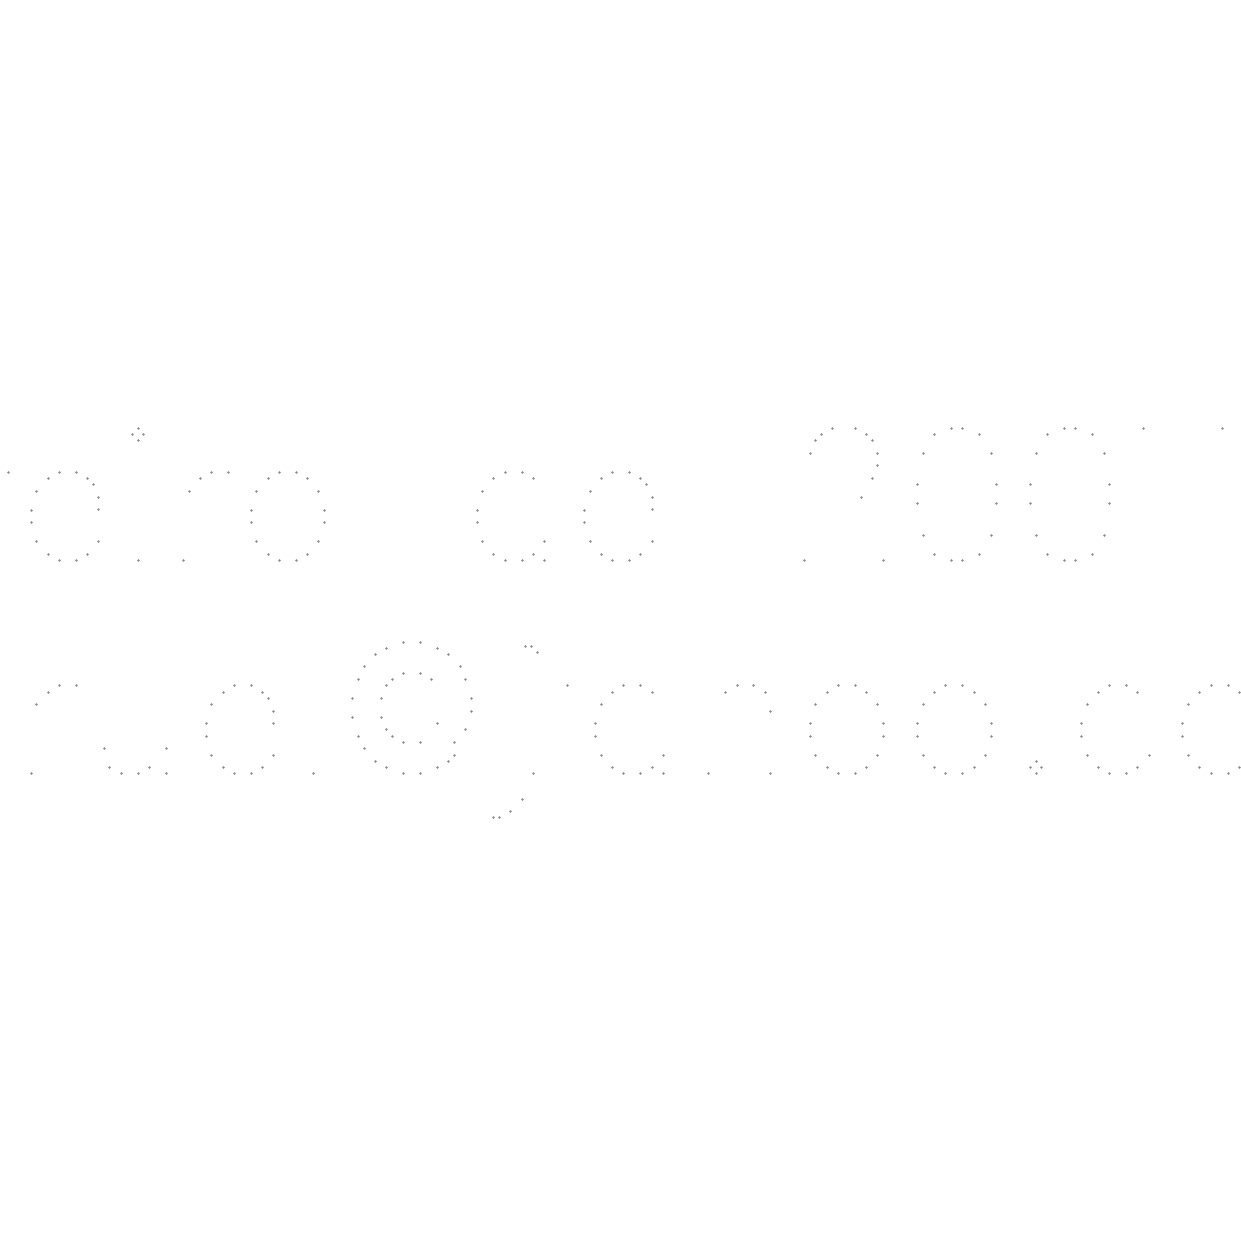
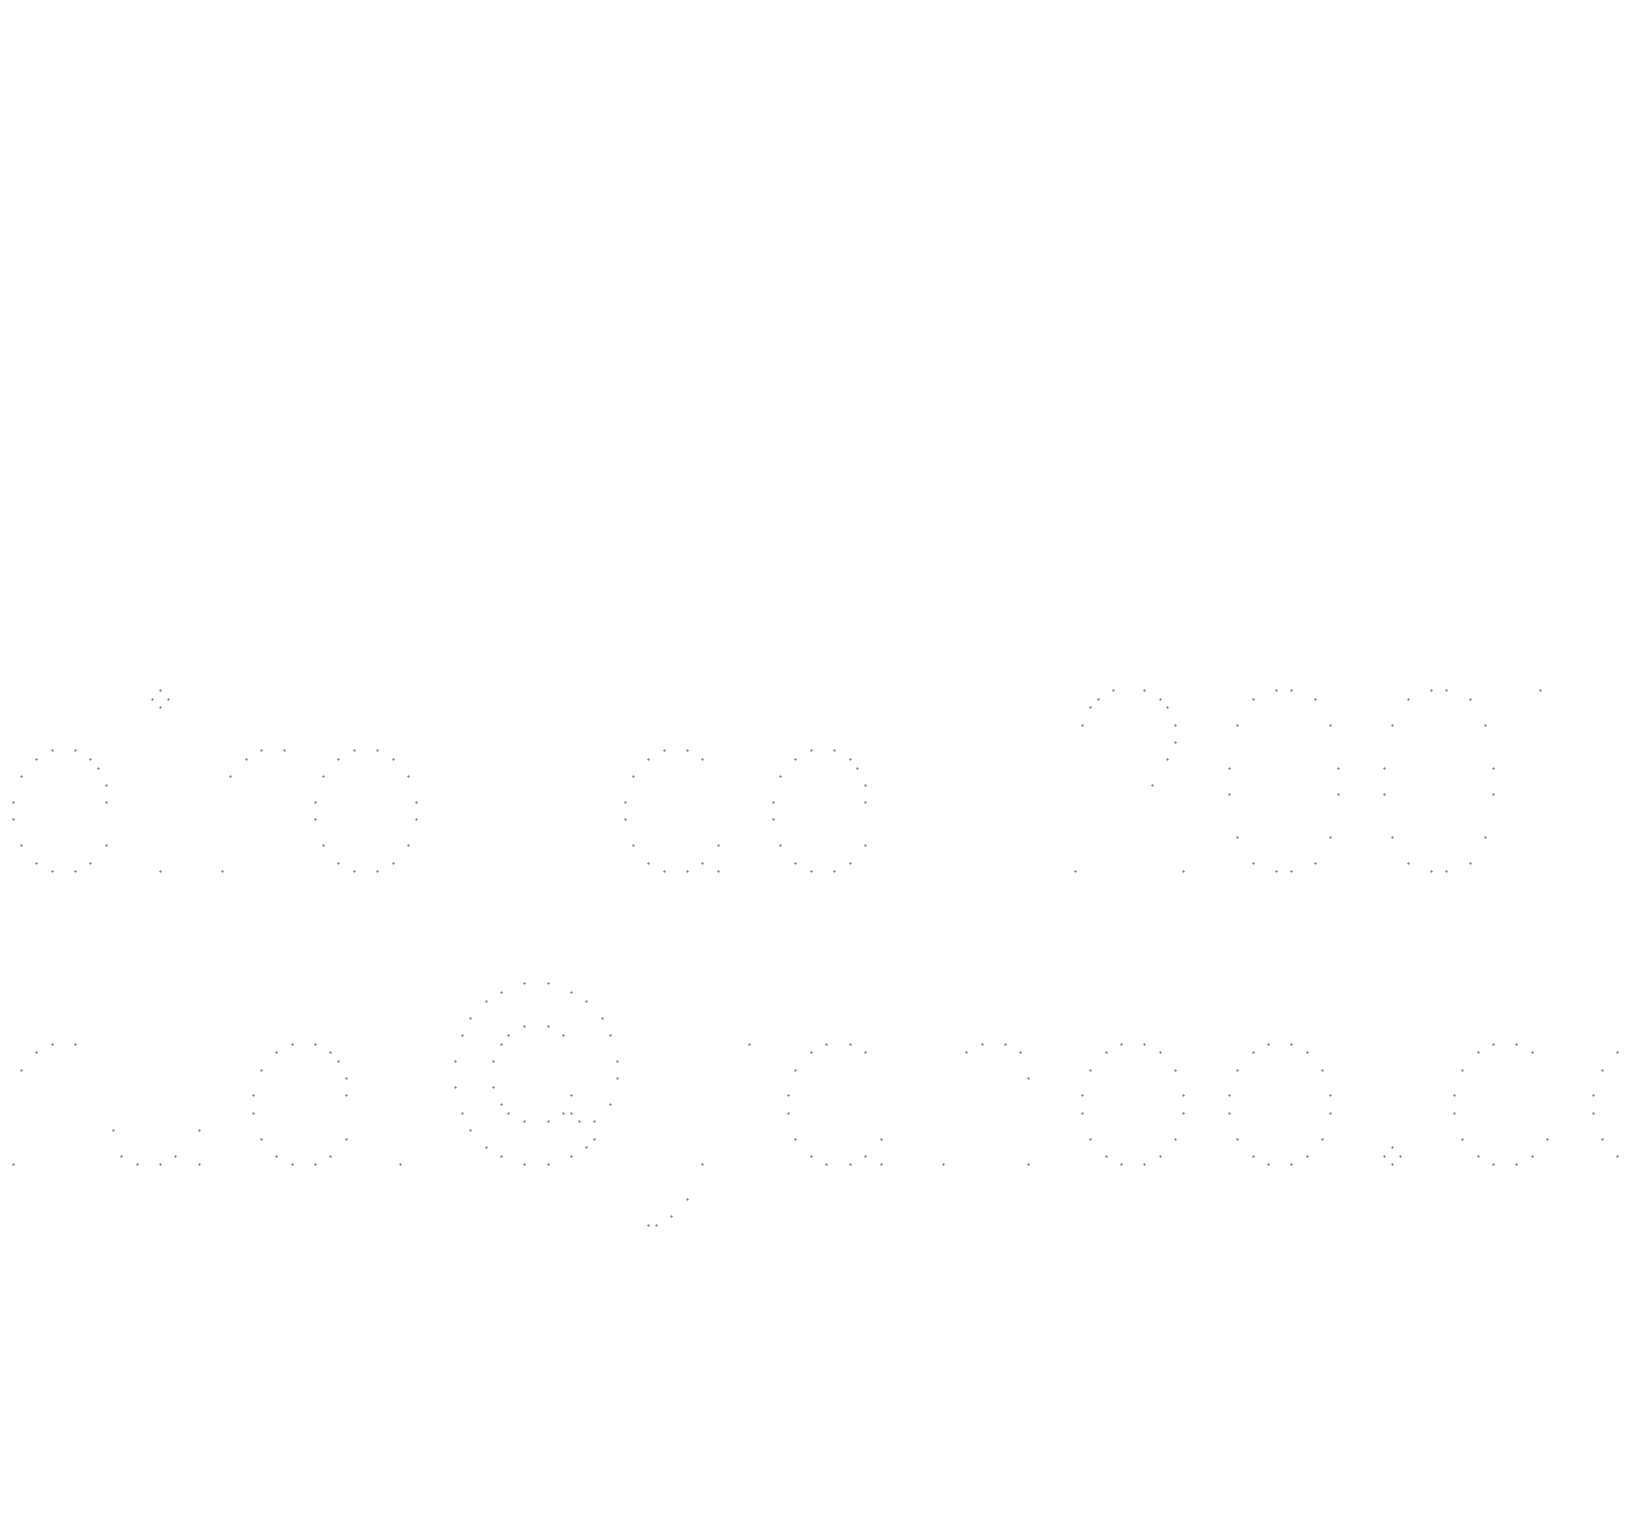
part: (531, 649) -> (571, 1117), moved

